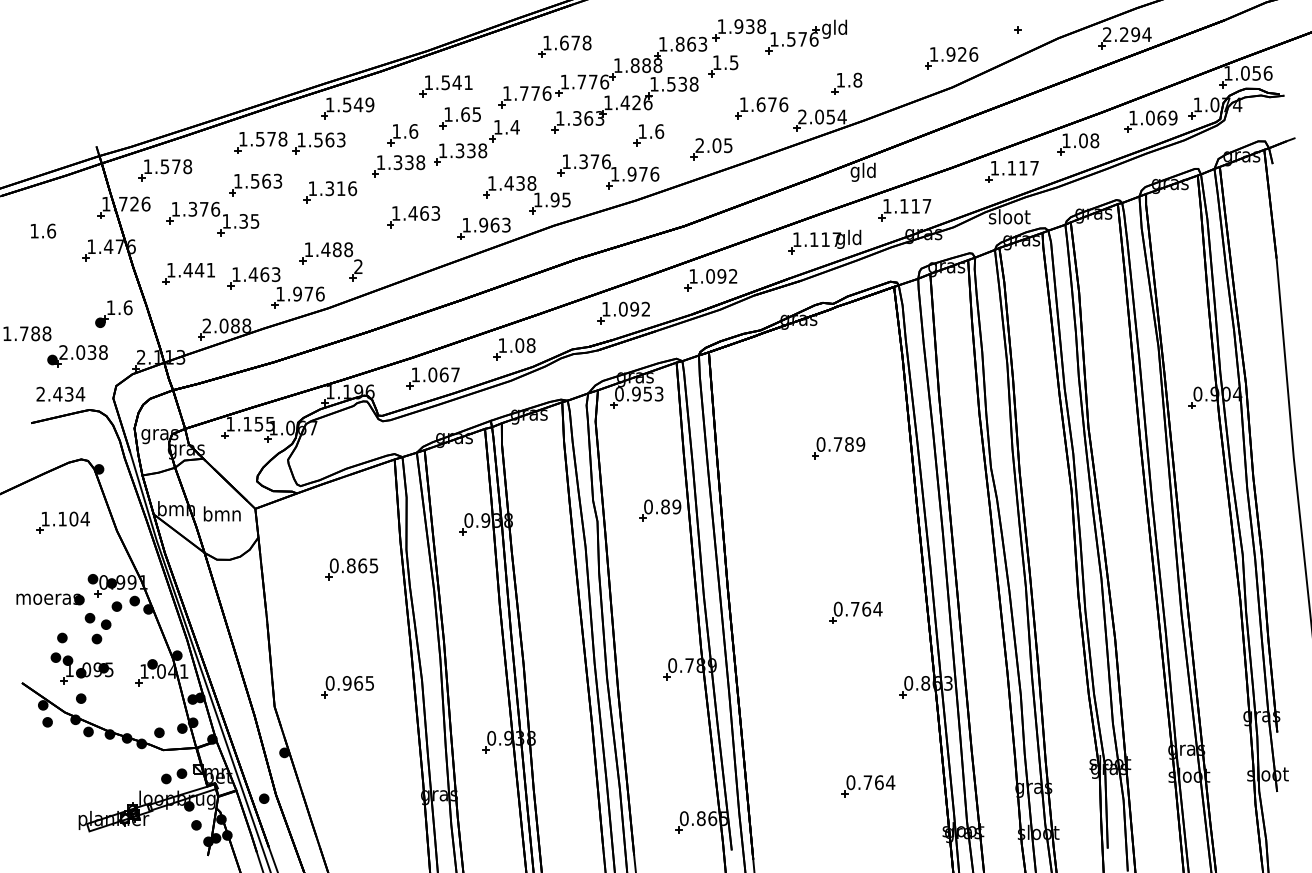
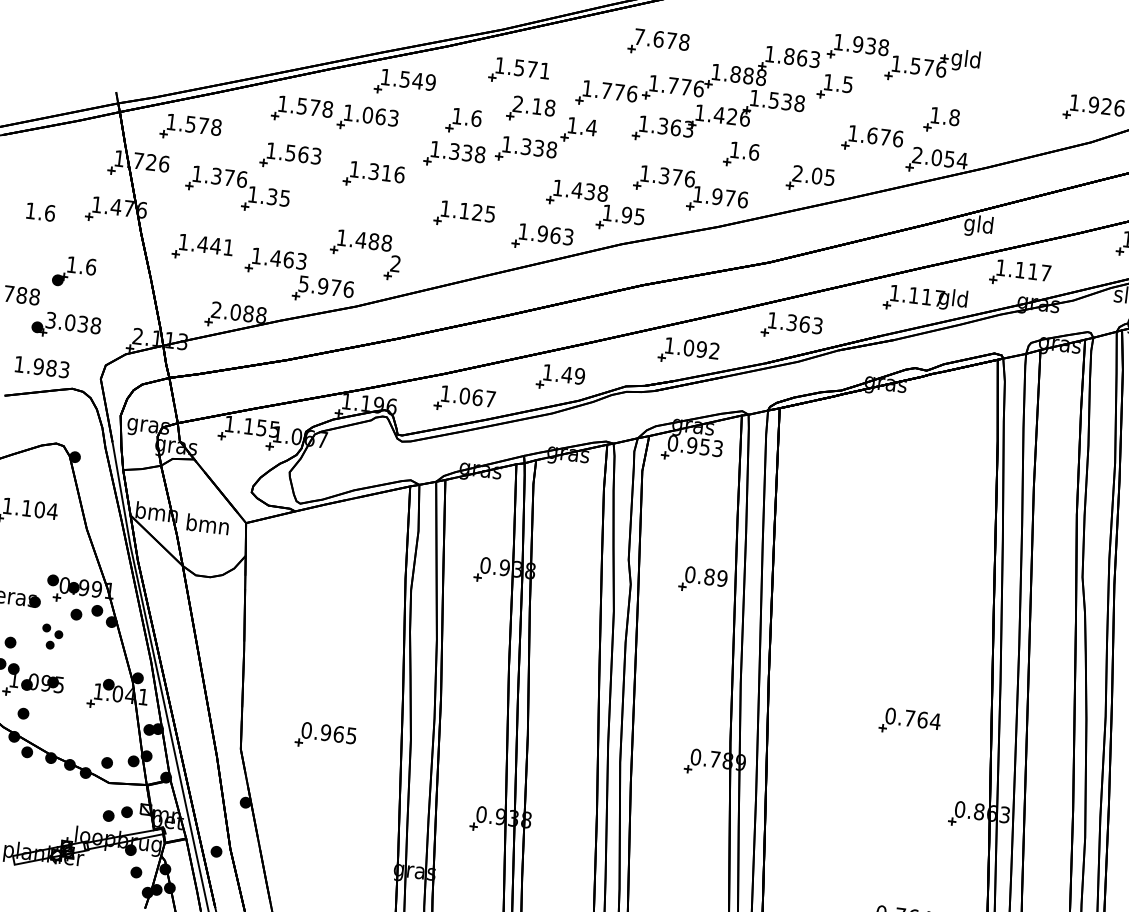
text: (547, 42) -> (639, 36), 1.678 -> 7.678
text: (456, 82) -> (531, 69), 1.541 -> 1.571
part: (846, 83) -> (941, 119), moved
text: (462, 114) -> (533, 106), 1.65 -> 2.18
text: (318, 139) -> (367, 114), 1.563 -> 1.063
text: (424, 213) -> (477, 212), 1.463 -> 1.125
text: (43, 230) -> (41, 211), moved
text: (721, 276) -> (804, 324), 1.092 -> 1.363
text: (280, 294) -> (303, 284), 1.976 -> 5.976
part: (113, 313) -> (73, 271), moved
text: (525, 345) -> (573, 375), 1.08 -> 1.49
text: (63, 352) -> (50, 320), 2.038 -> 3.038
text: (60, 393) -> (41, 366), 2.434 -> 1.983
part: (838, 448) -> (912, 534), removed
part: (351, 569) -> (346, 604), removed
part: (97, 628) -> (51, 636), size x0.7

